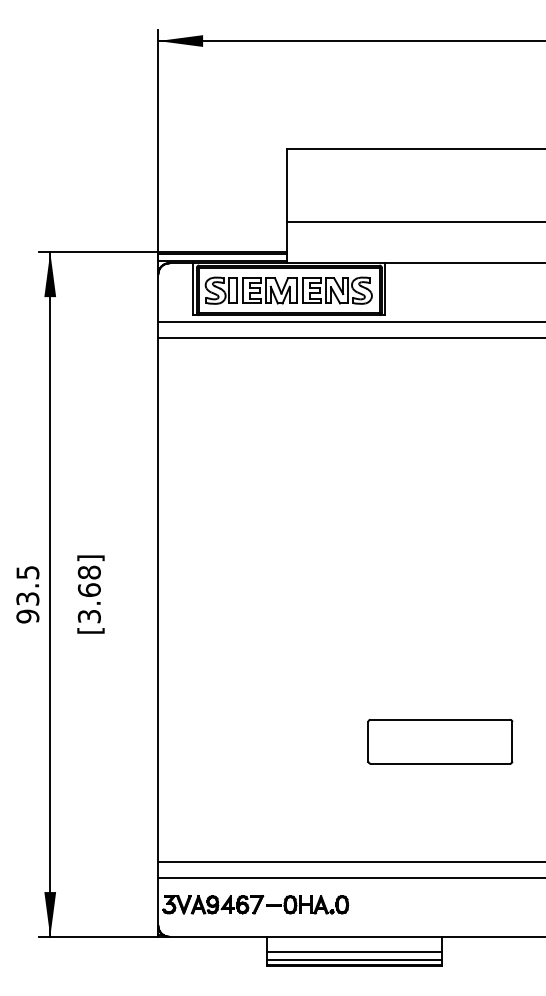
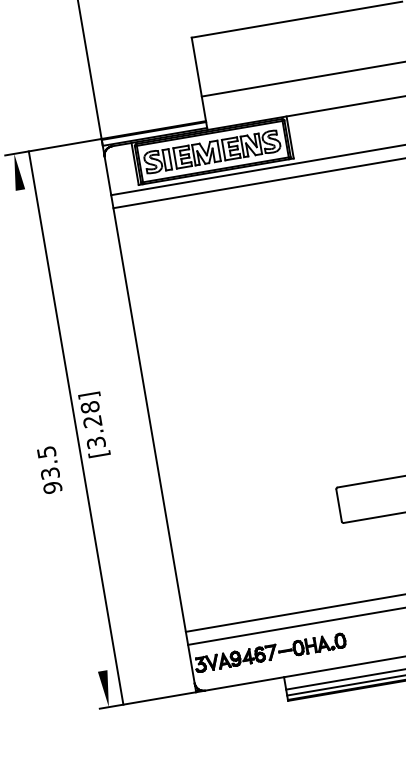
text: (88, 589) -> (91, 421), [3.68] -> [3.28]
text: (27, 594) -> (49, 469), moved
line: (50, 594) -> (76, 427), moved

